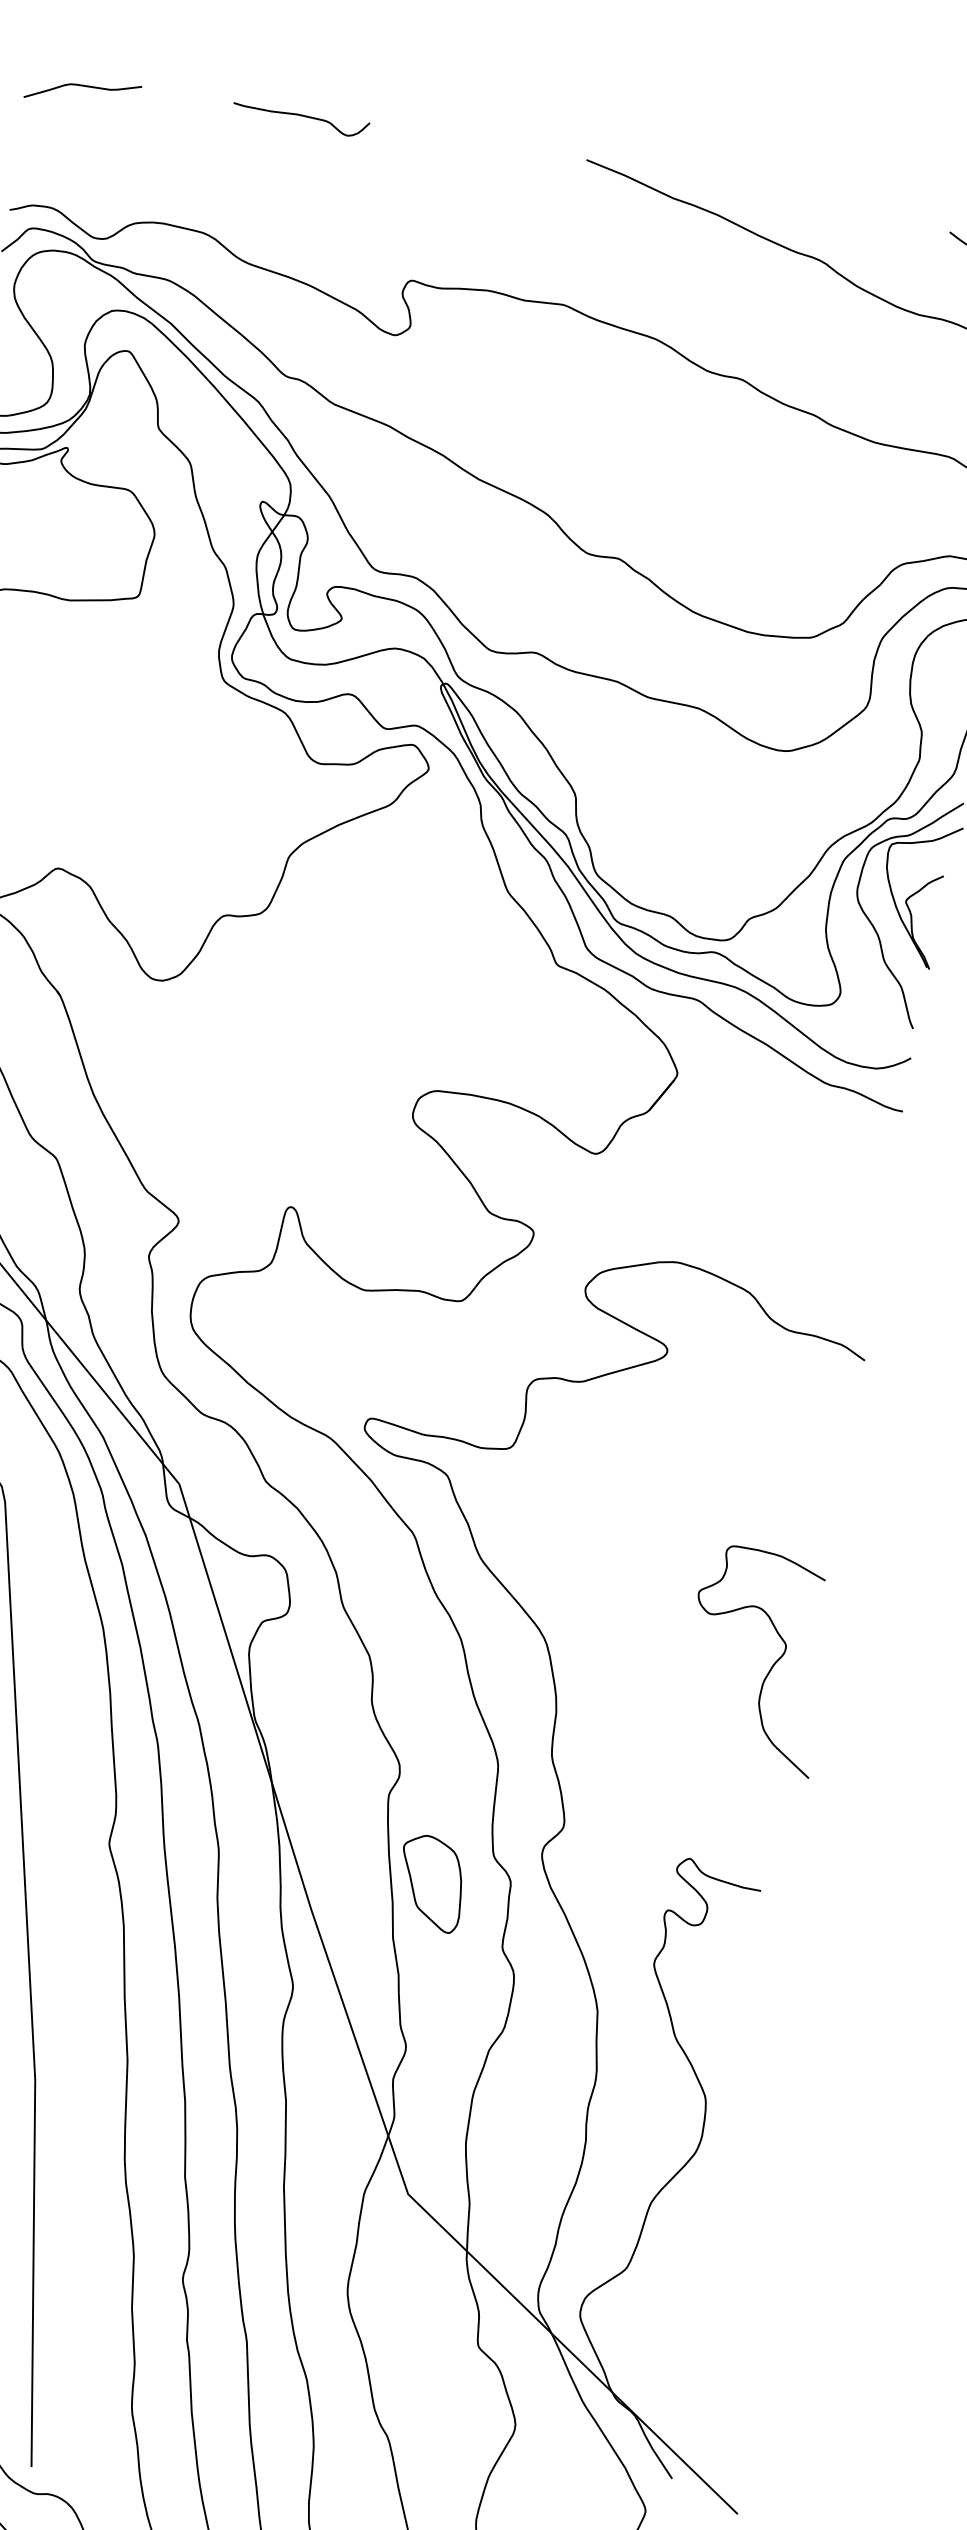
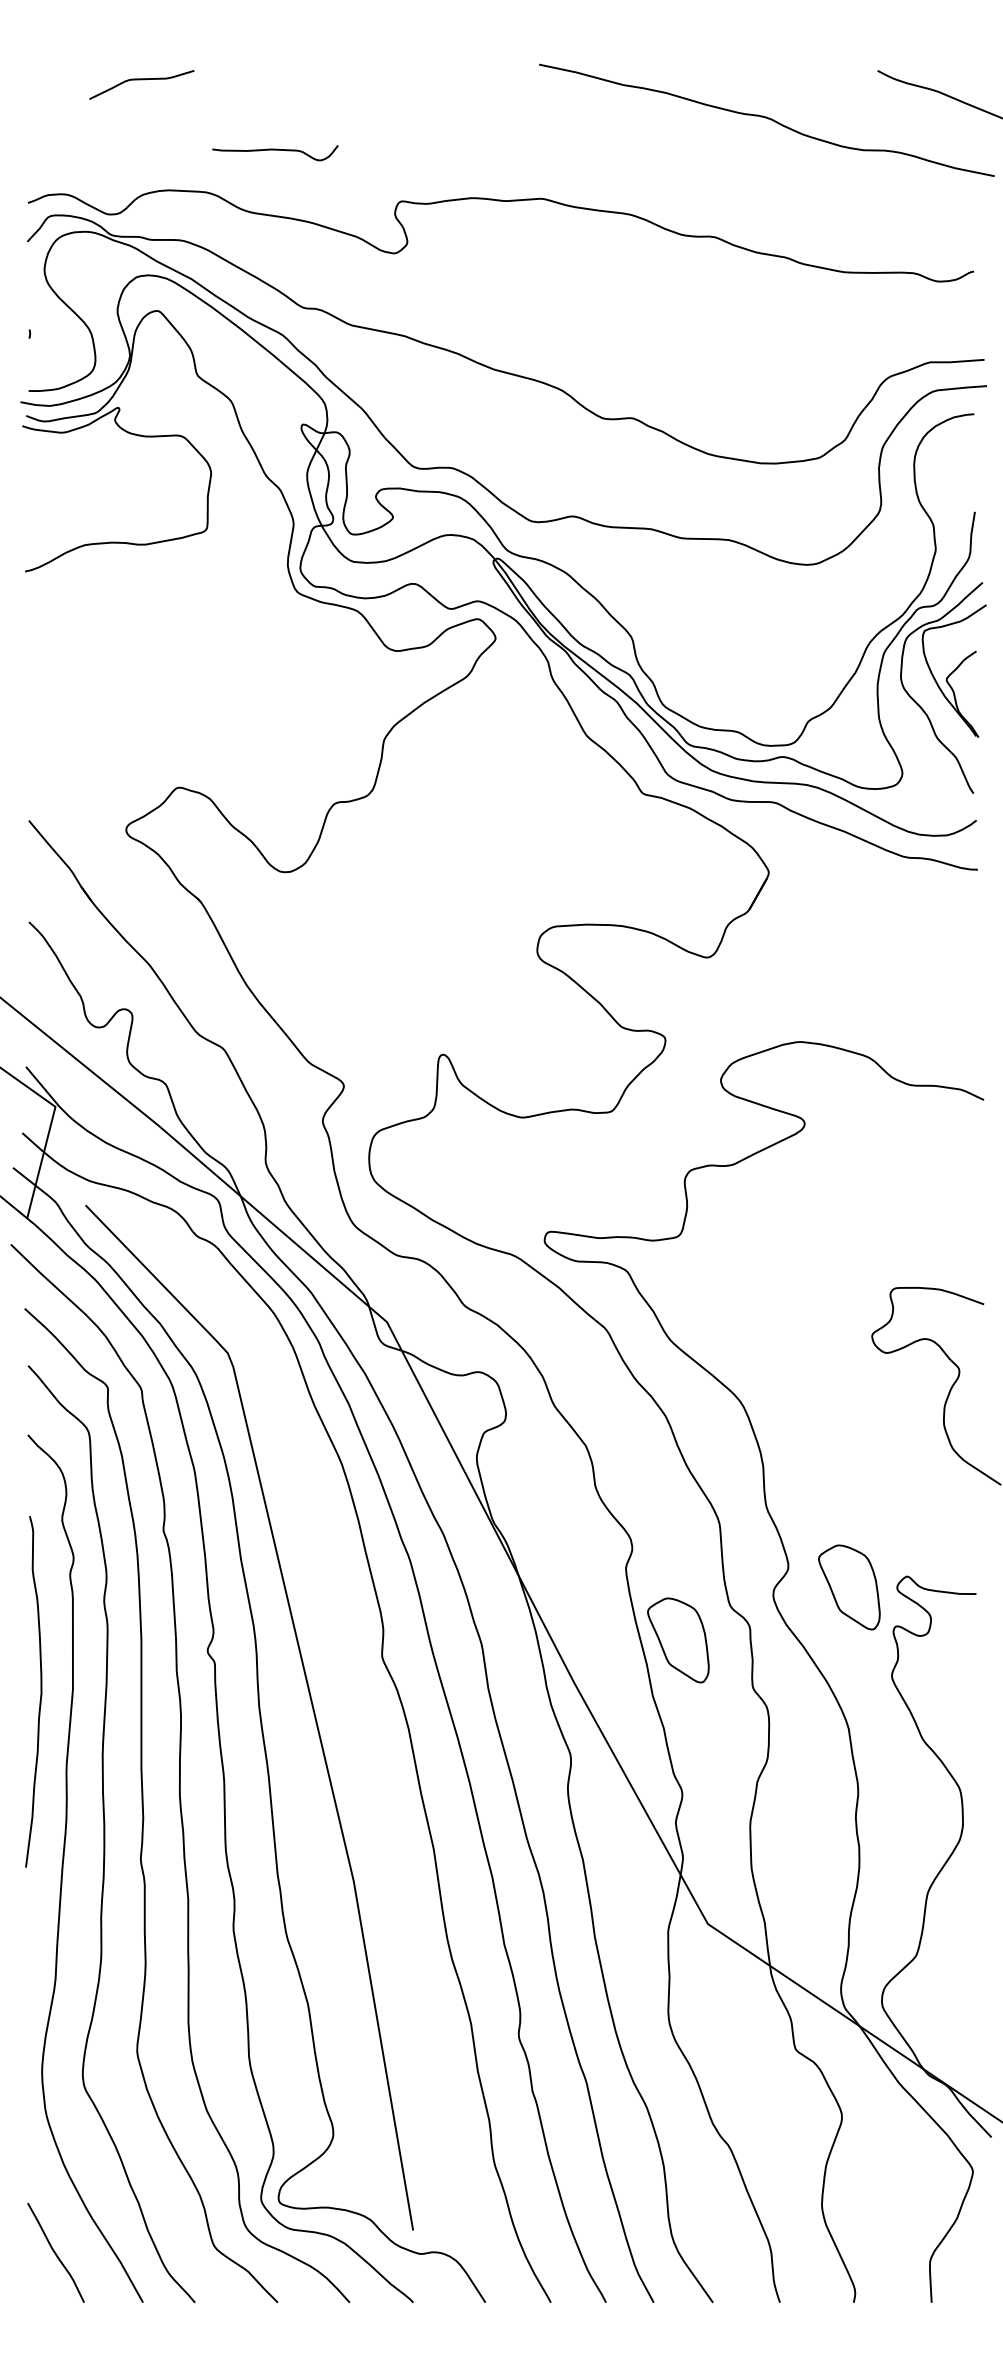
curve: (83, 87) -> (141, 80), moved
curve: (301, 116) -> (275, 150), moved
part: (625, 1859) -> (849, 1587), added

